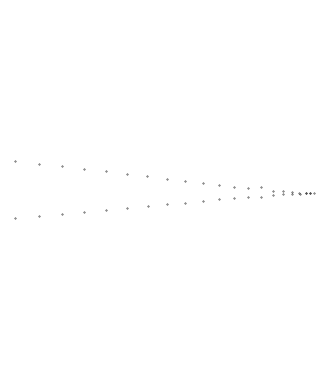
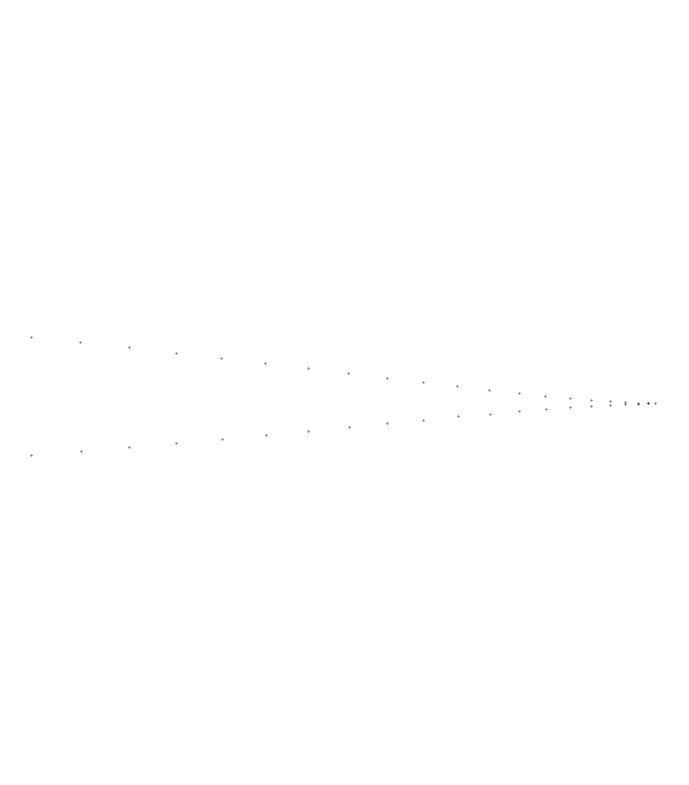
part: (261, 193) -> (546, 403), size x0.62

